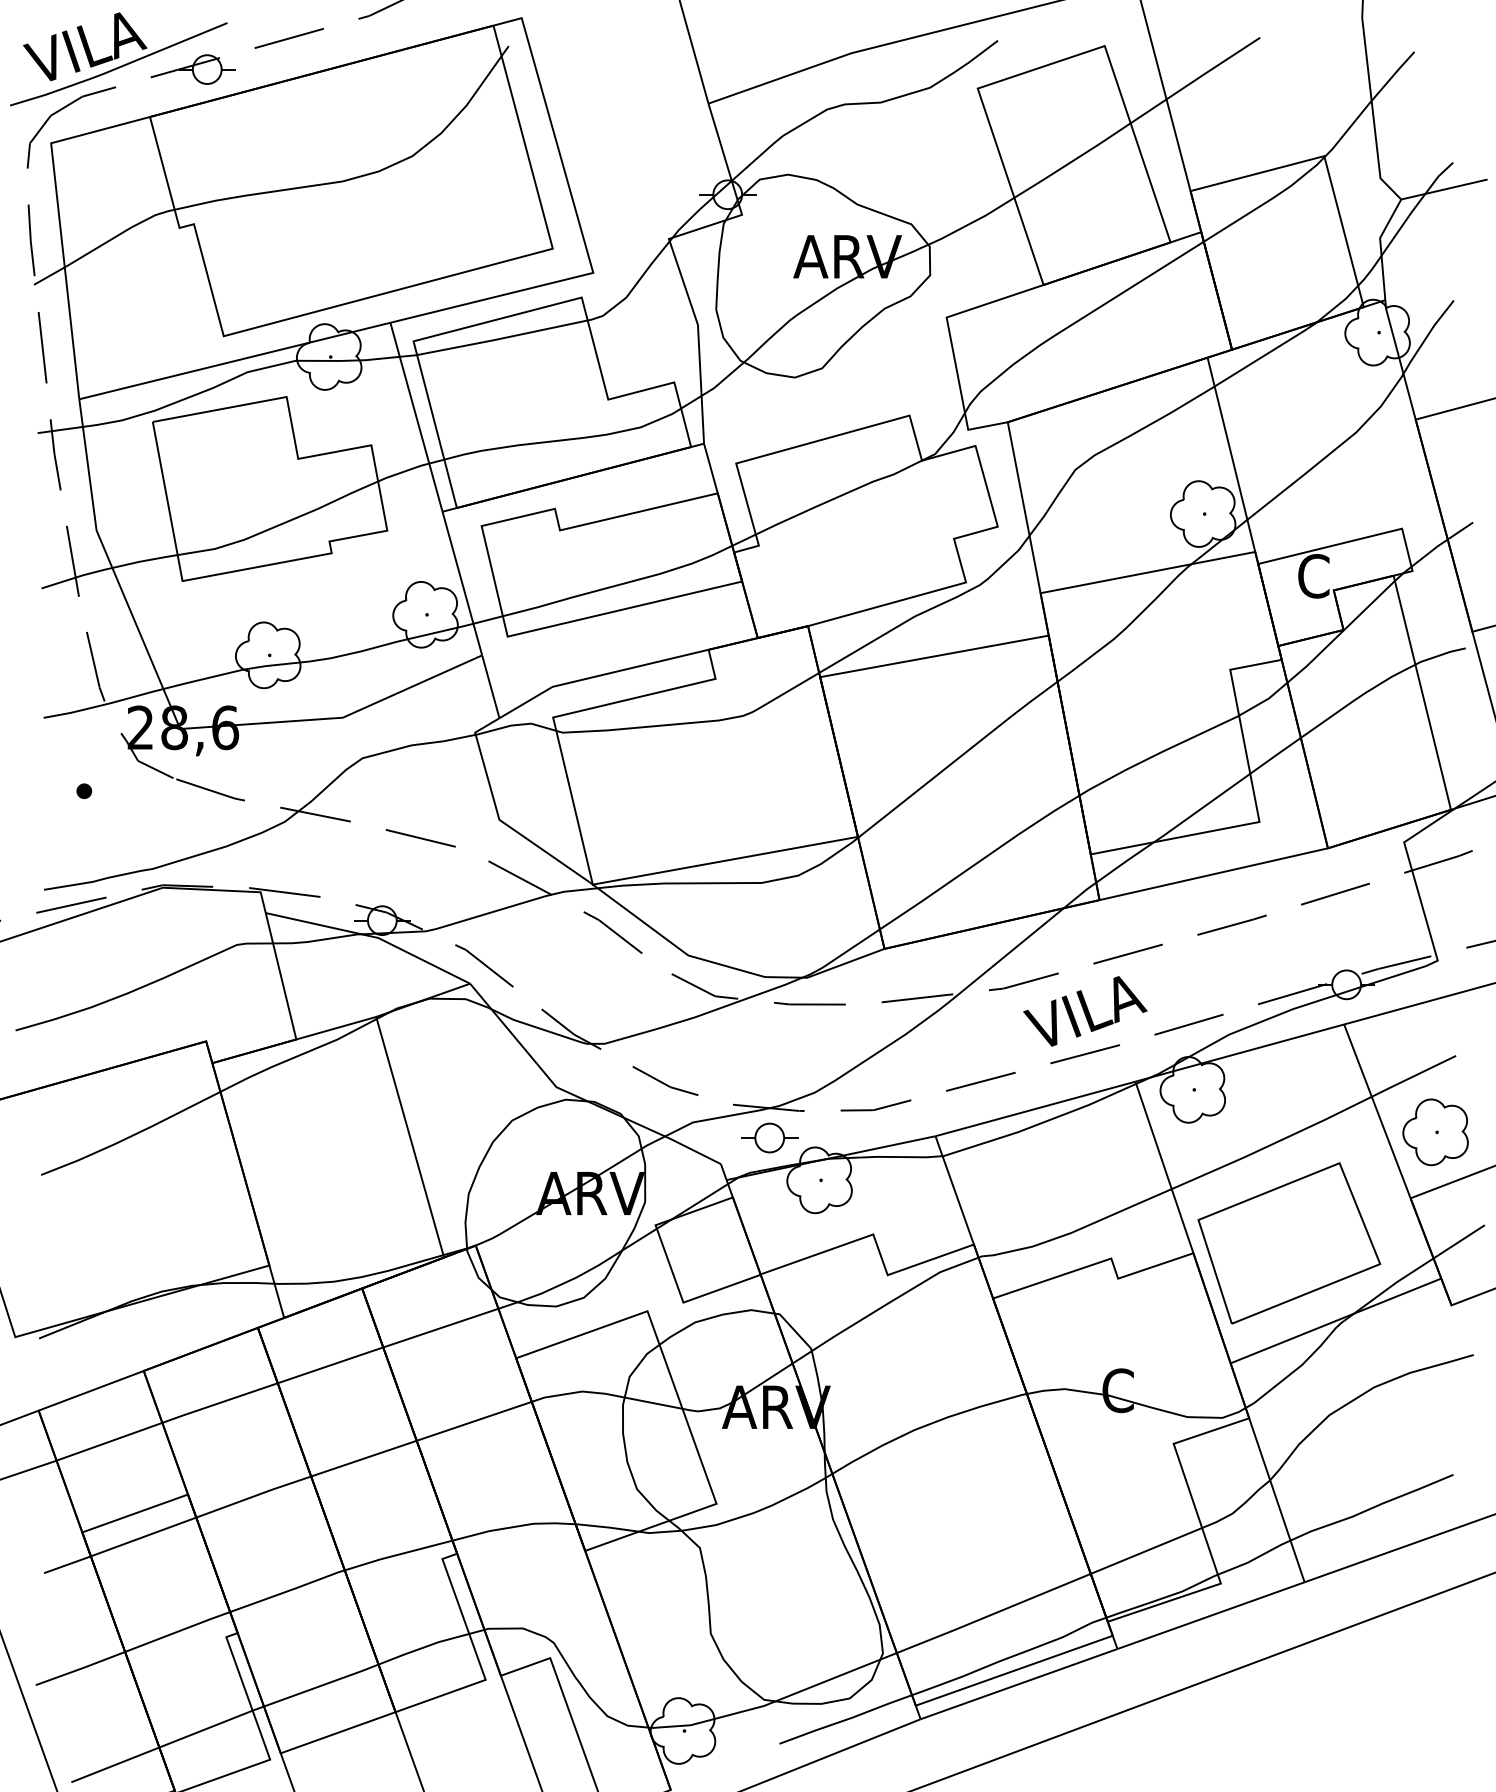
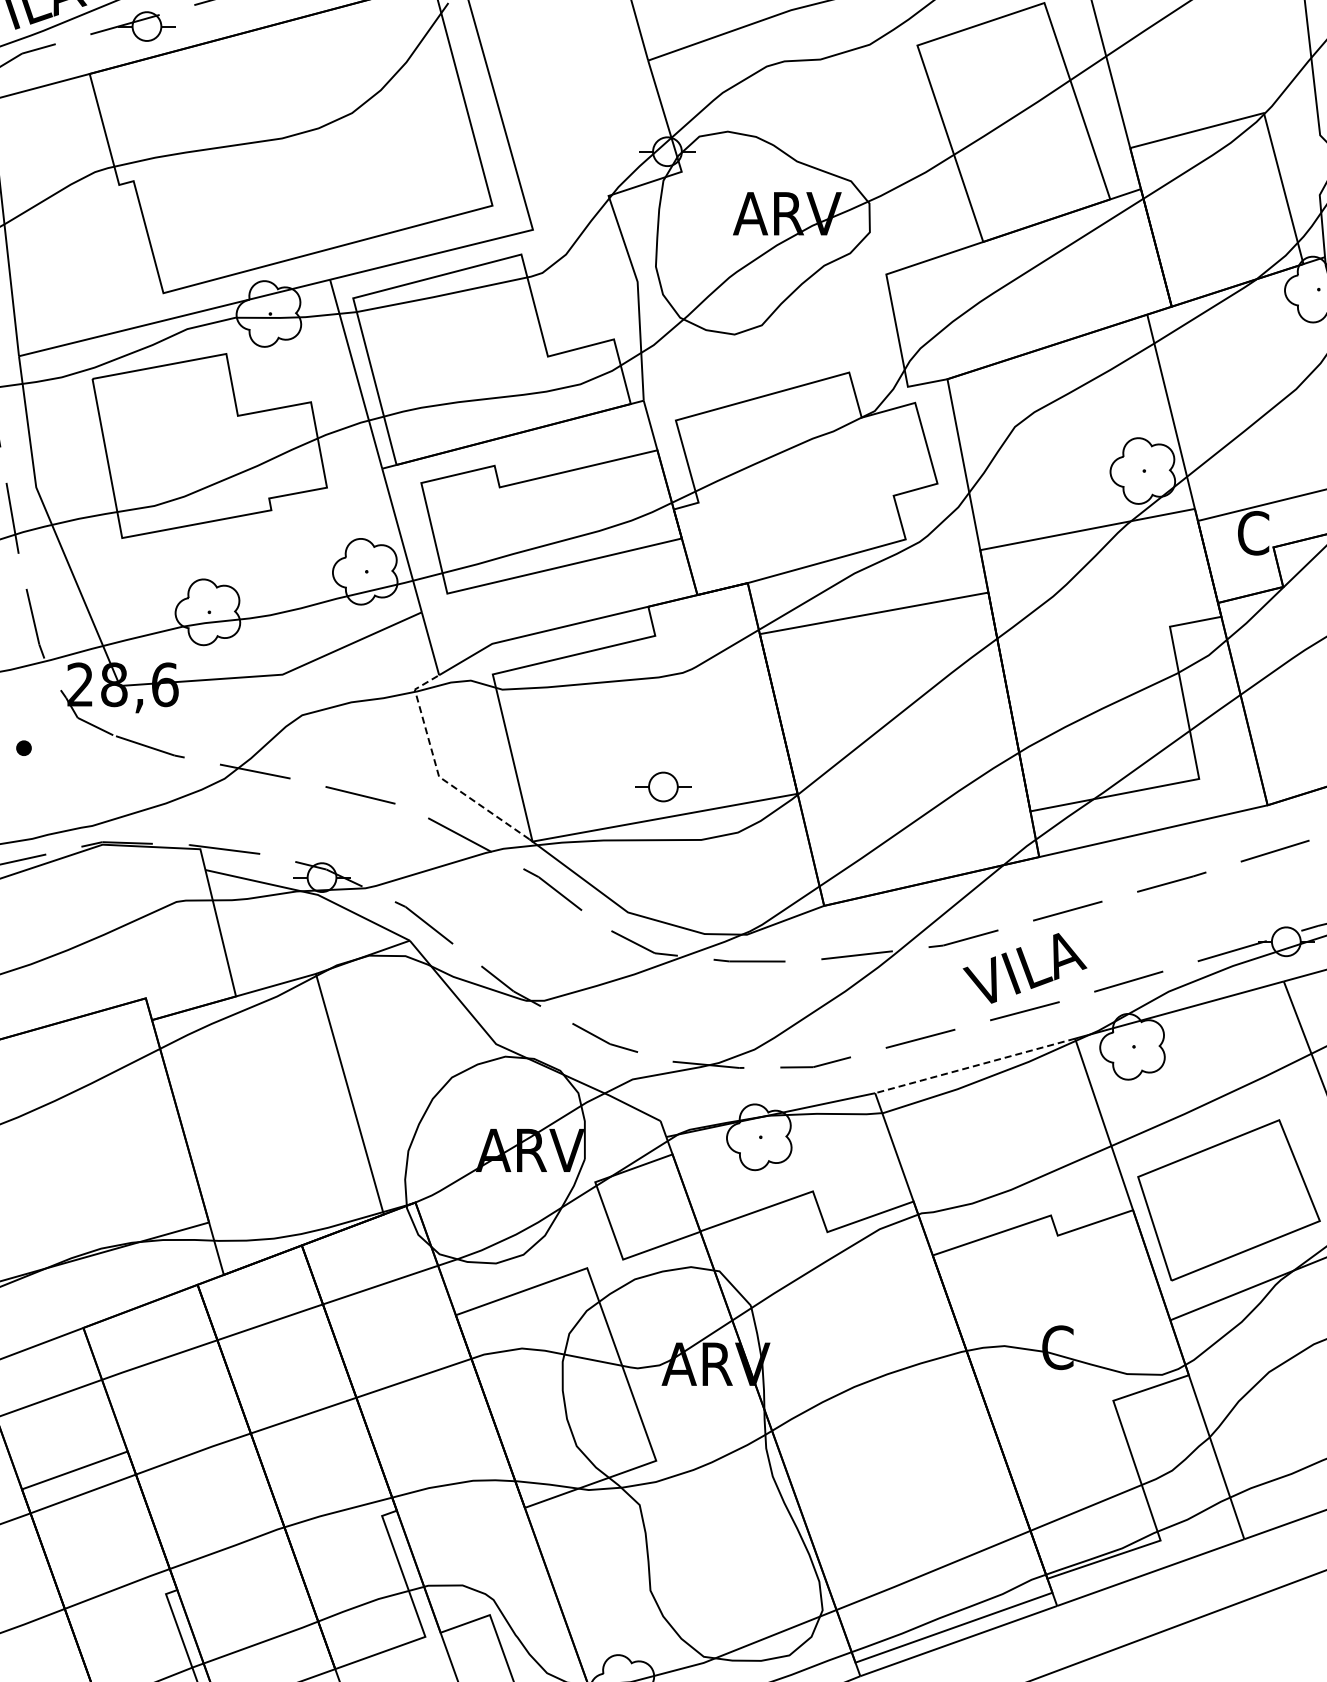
line: (498, 815) -> (438, 772), solid -> dashed
line: (1035, 1108) -> (975, 1065), solid -> dashed
part: (769, 1137) -> (663, 786), moved

